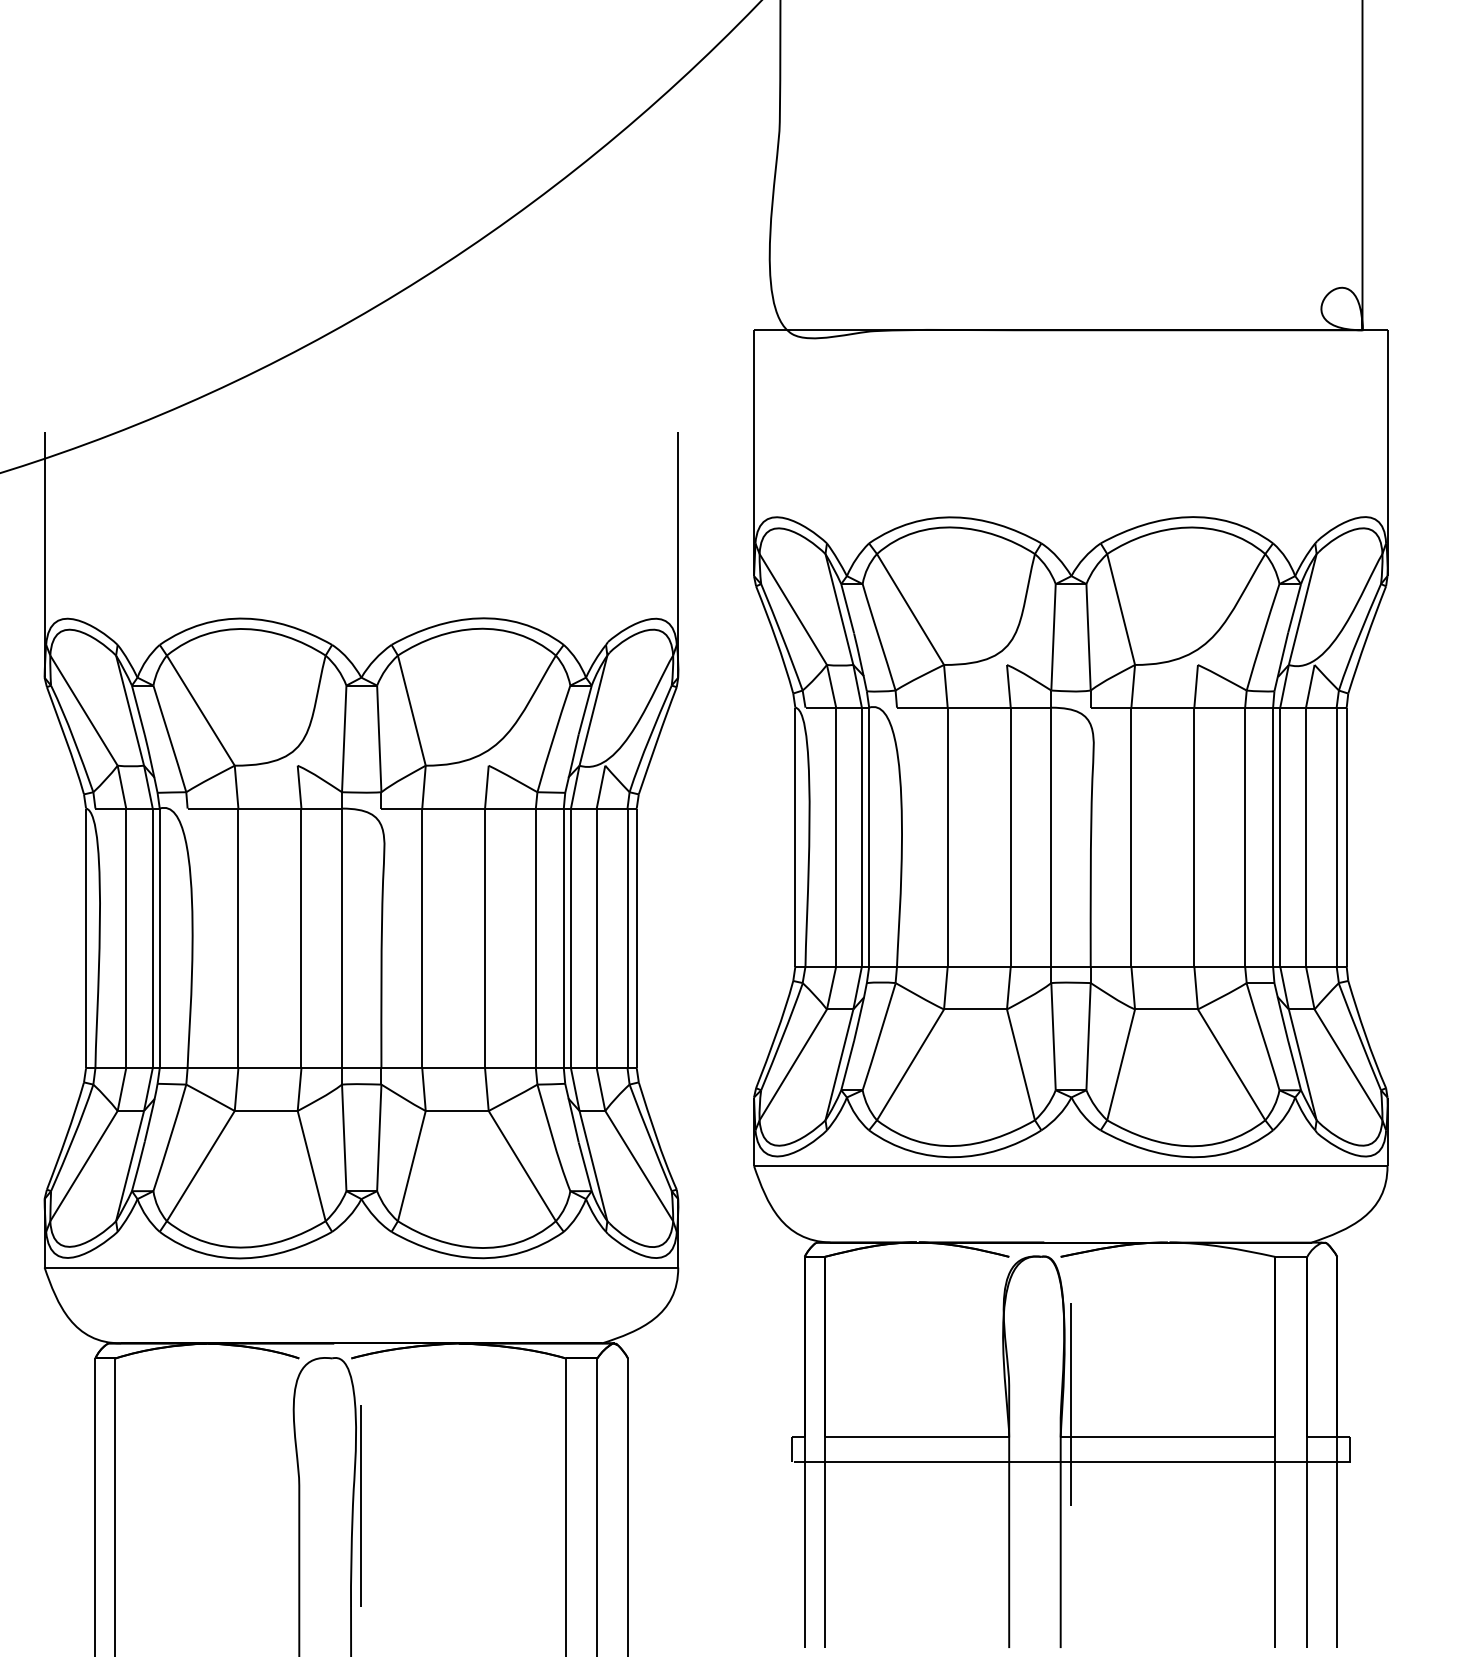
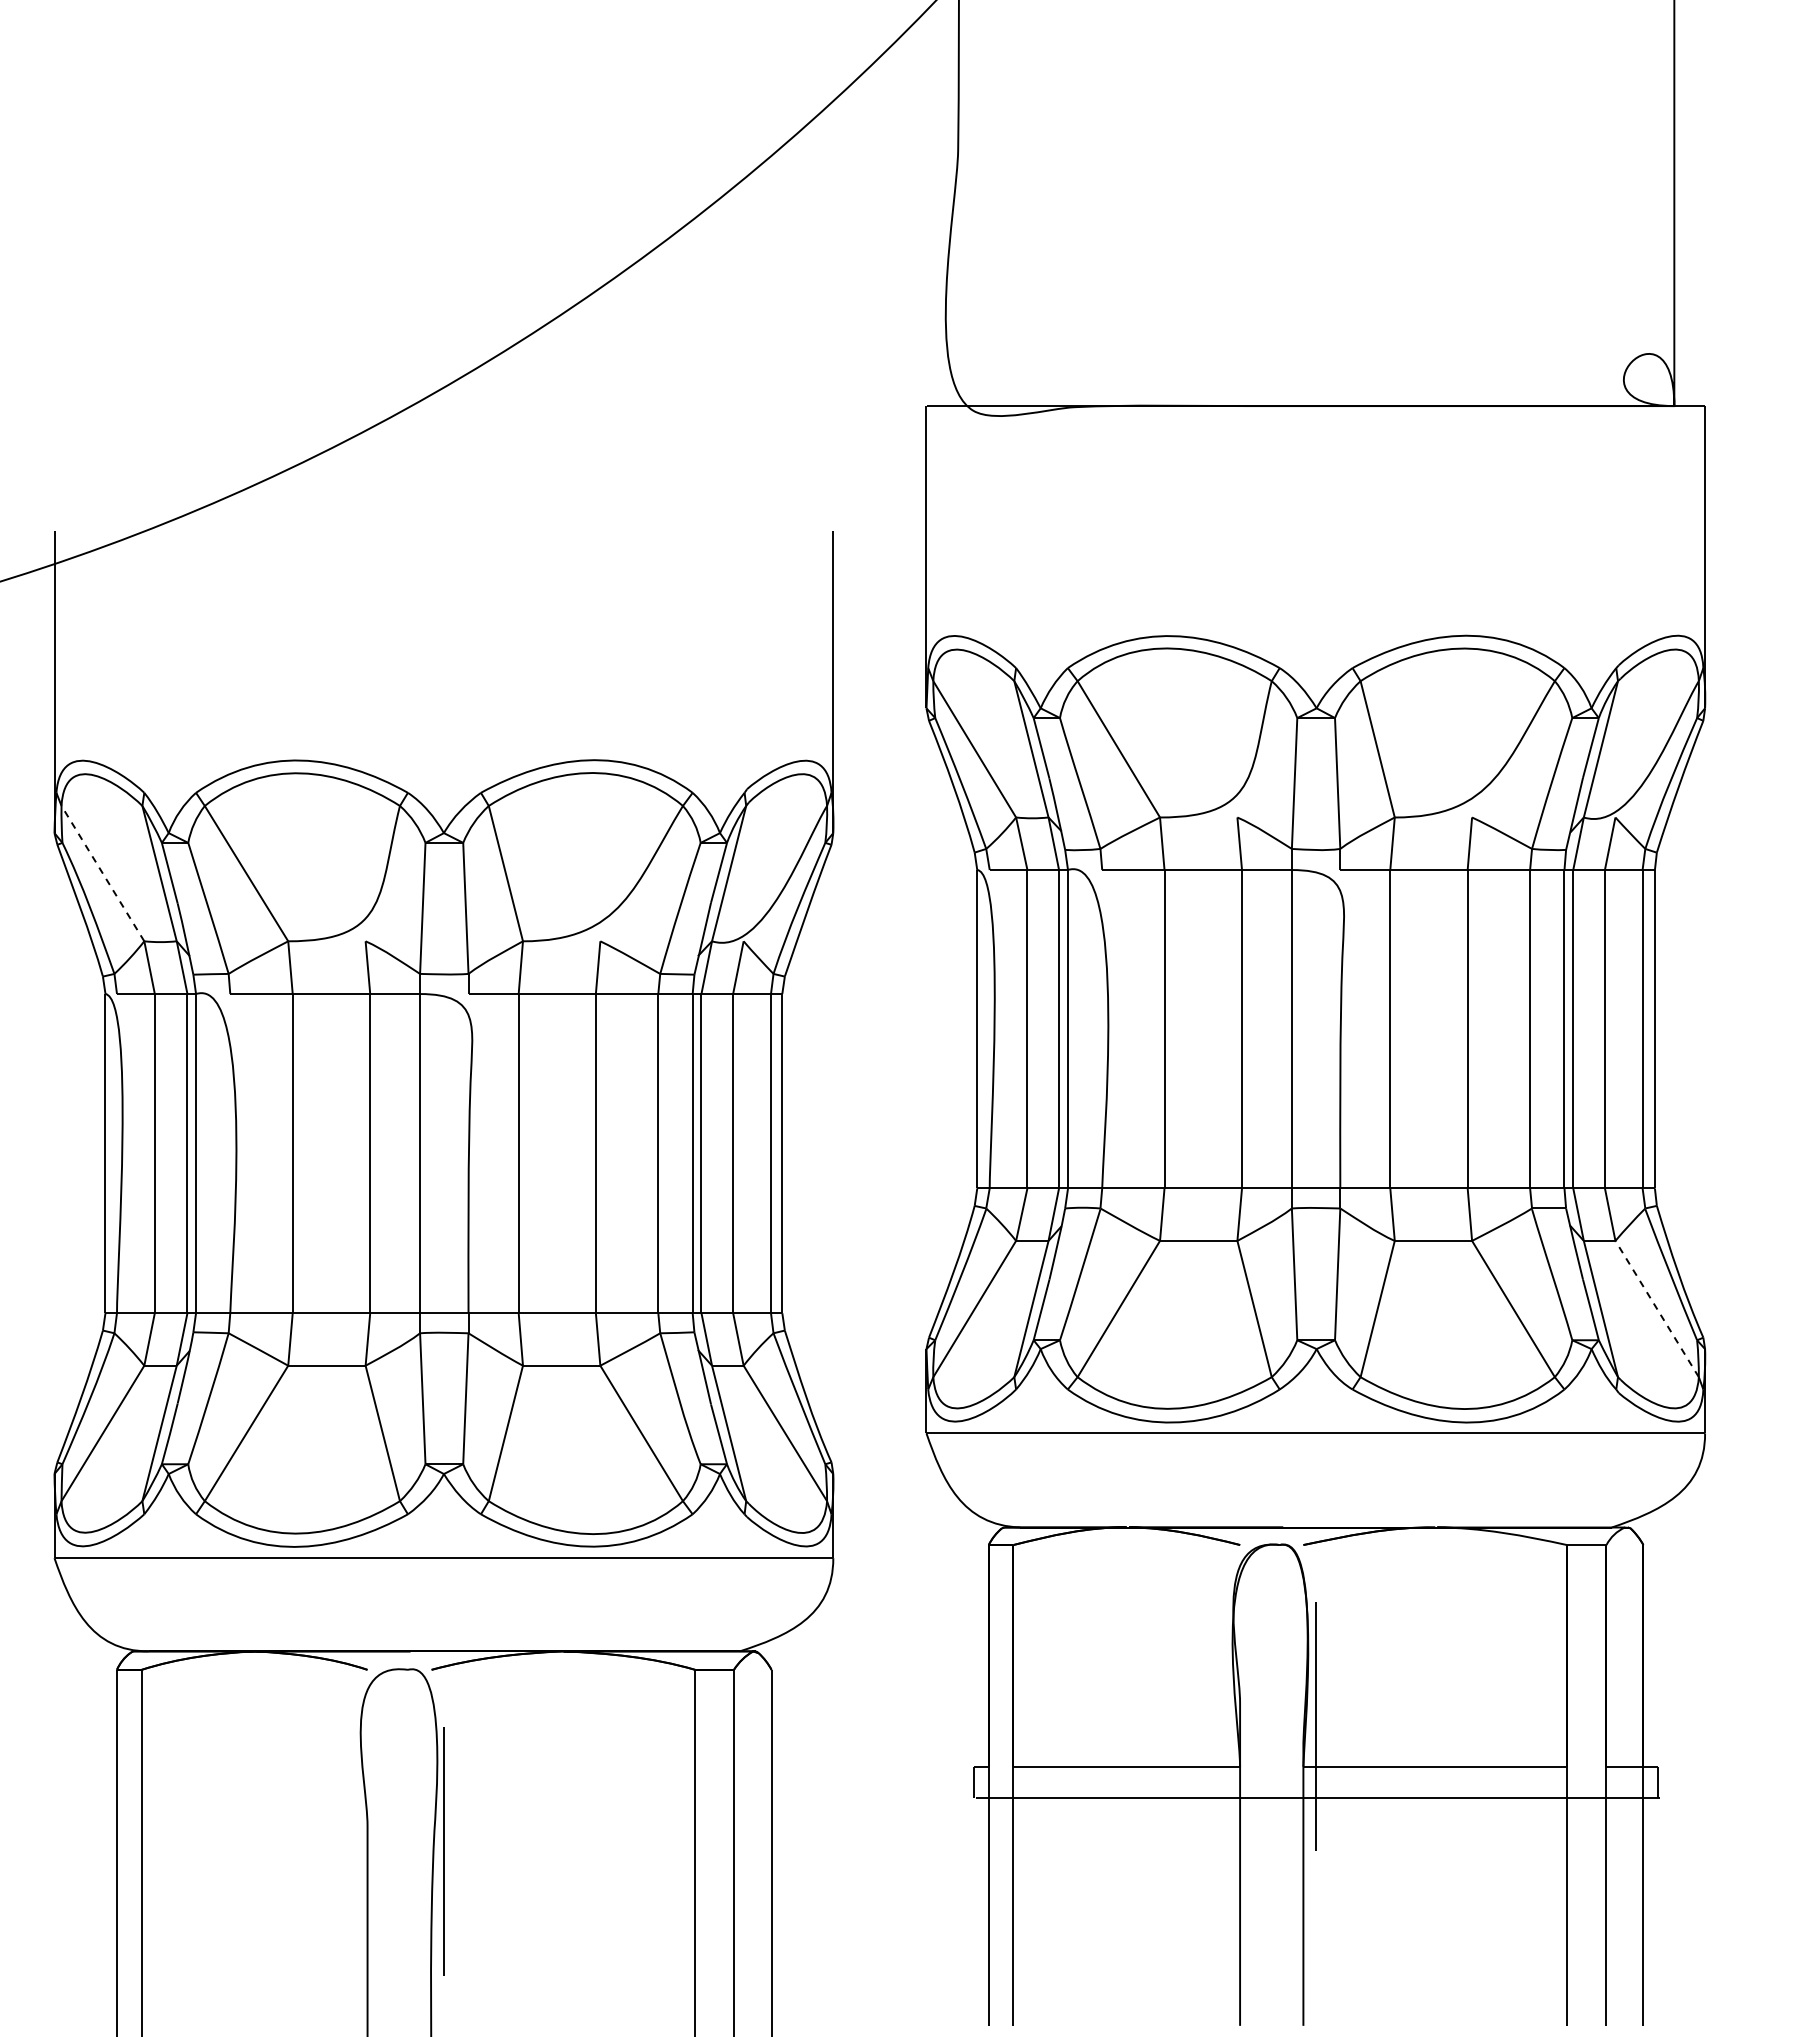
line: (83, 710) -> (102, 873), solid -> dashed
line: (1348, 1065) -> (1657, 1309), solid -> dashed

